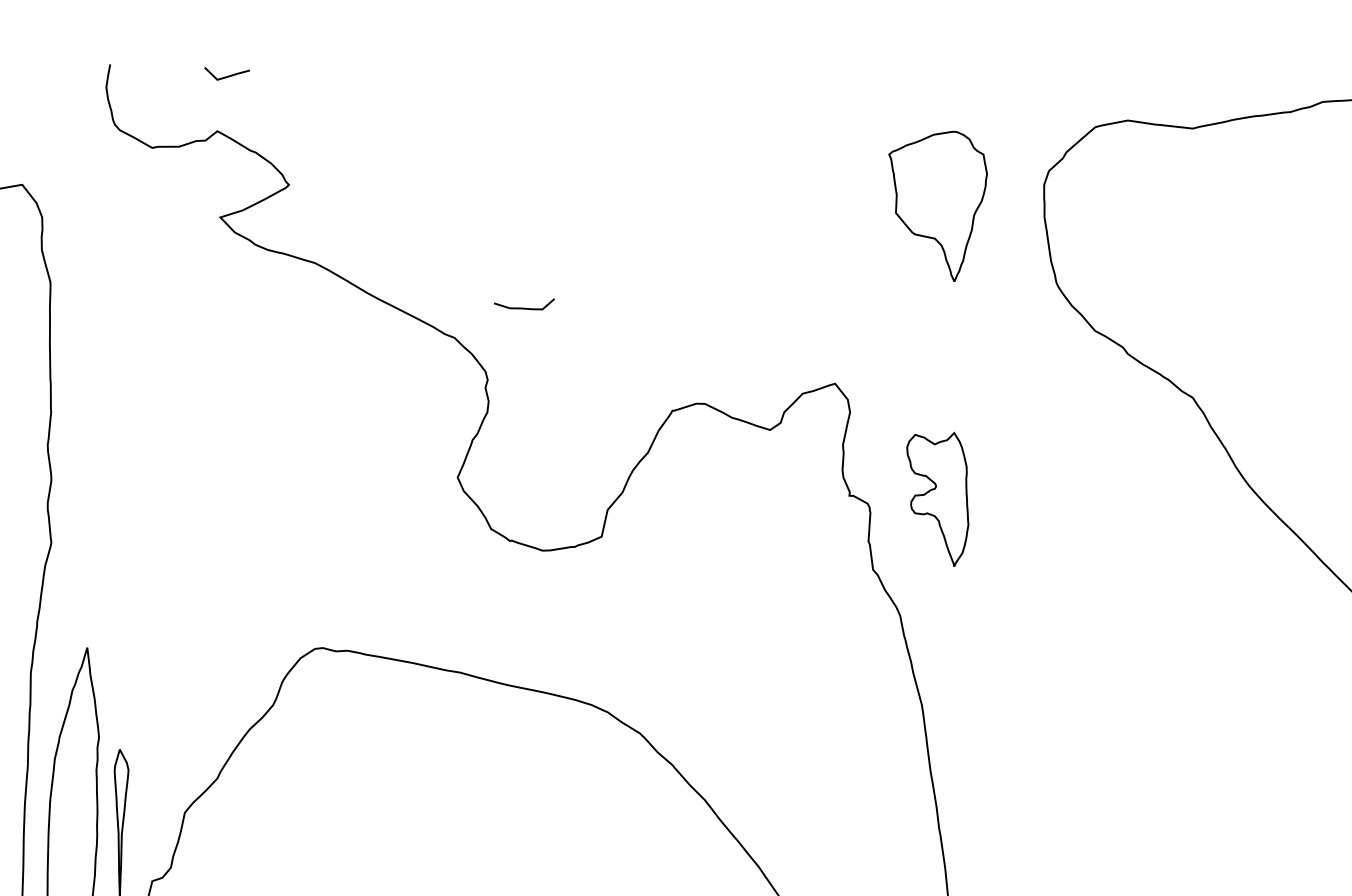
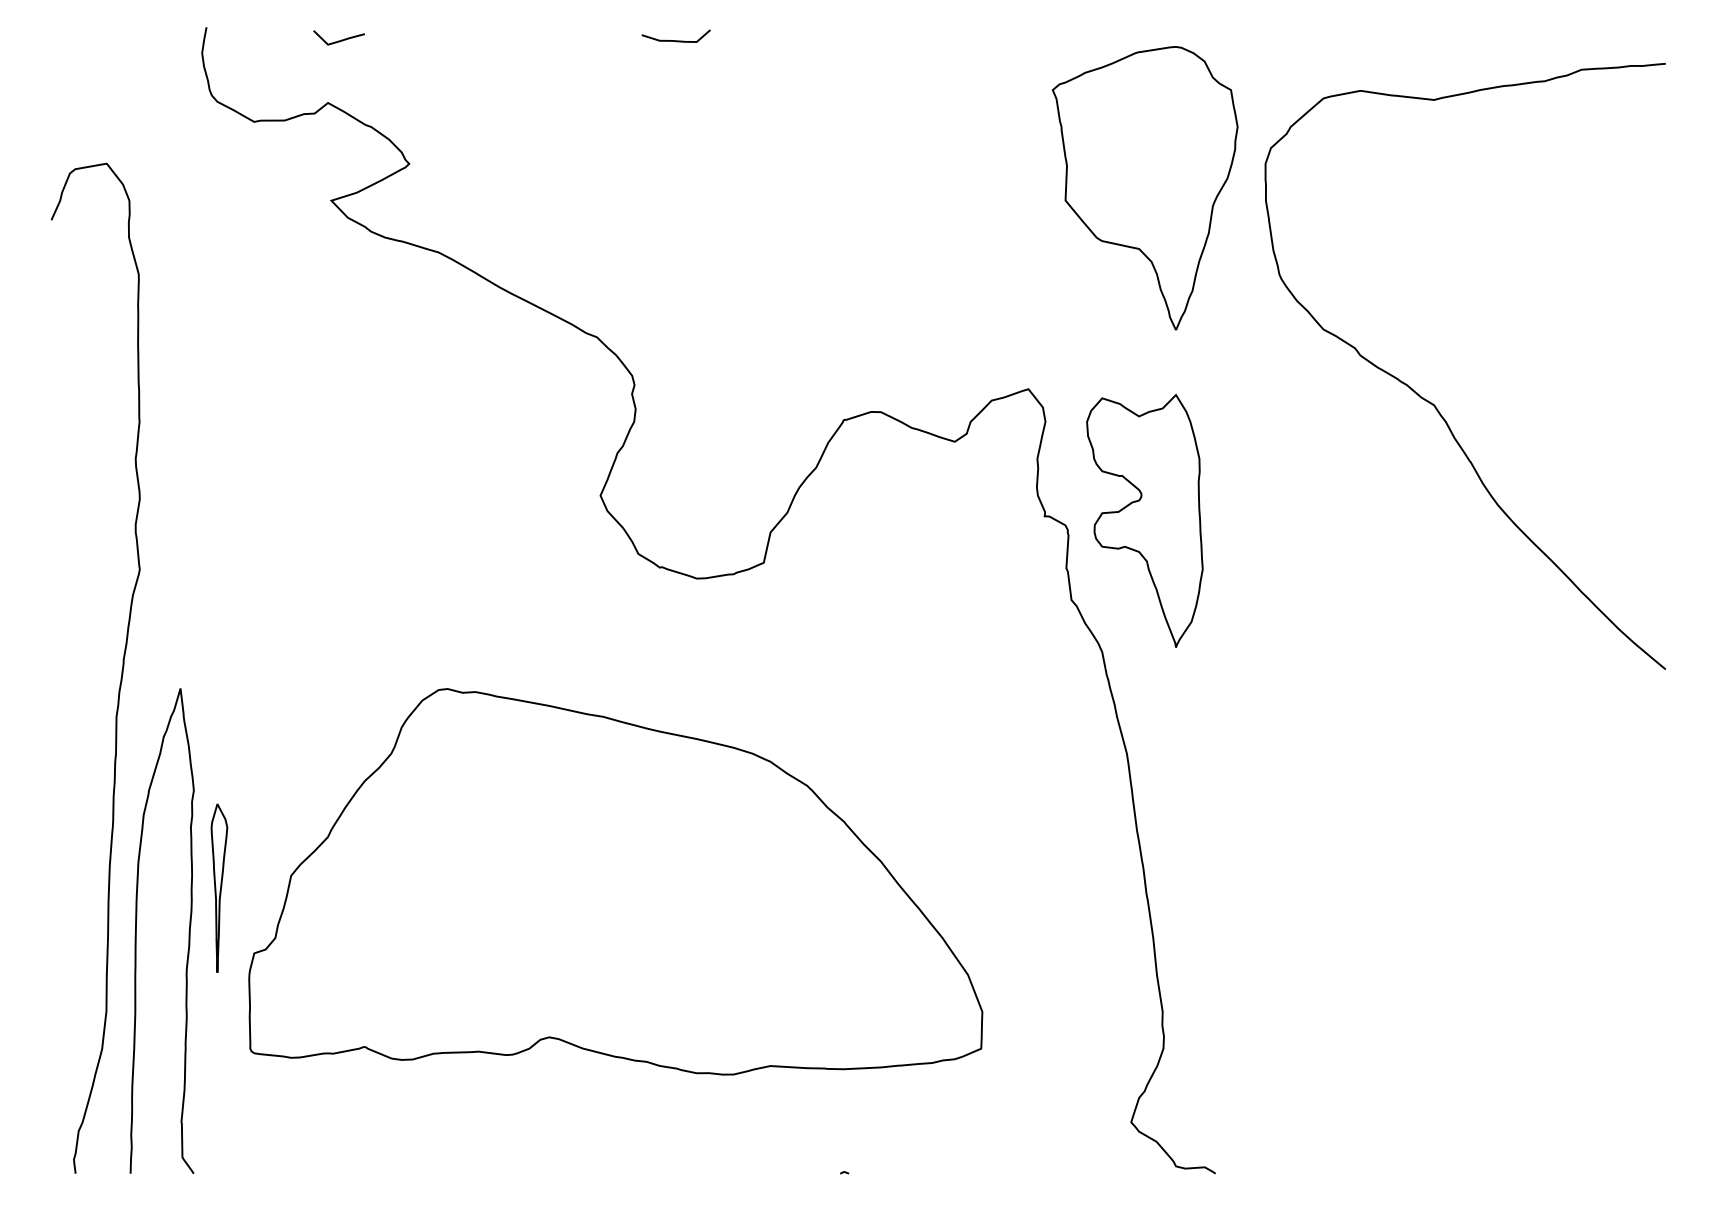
part: (938, 206) -> (1145, 188), size x1.67
curve: (523, 308) -> (675, 40), moved
part: (937, 499) -> (1144, 520), size x1.67

